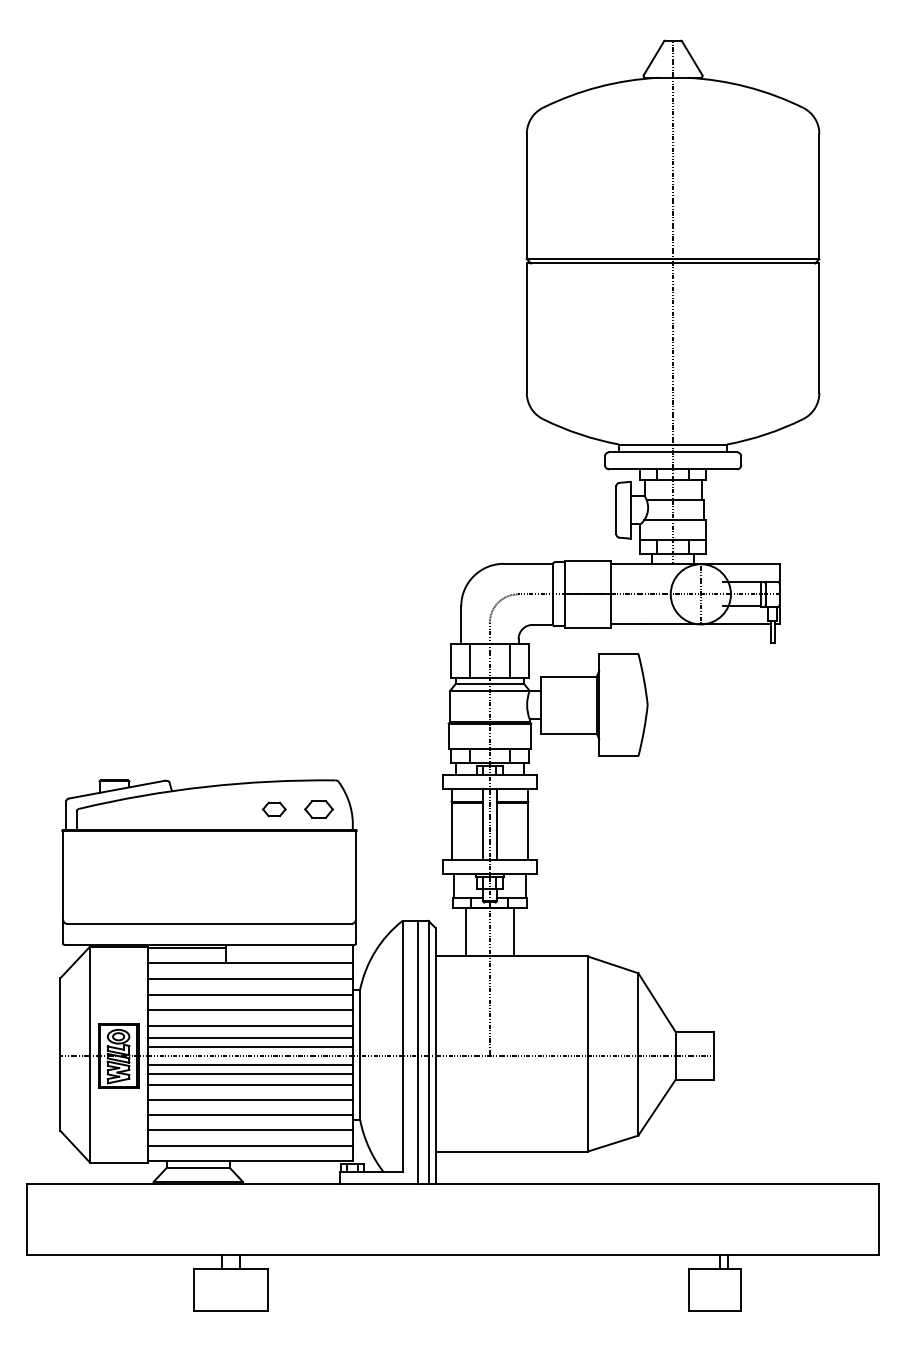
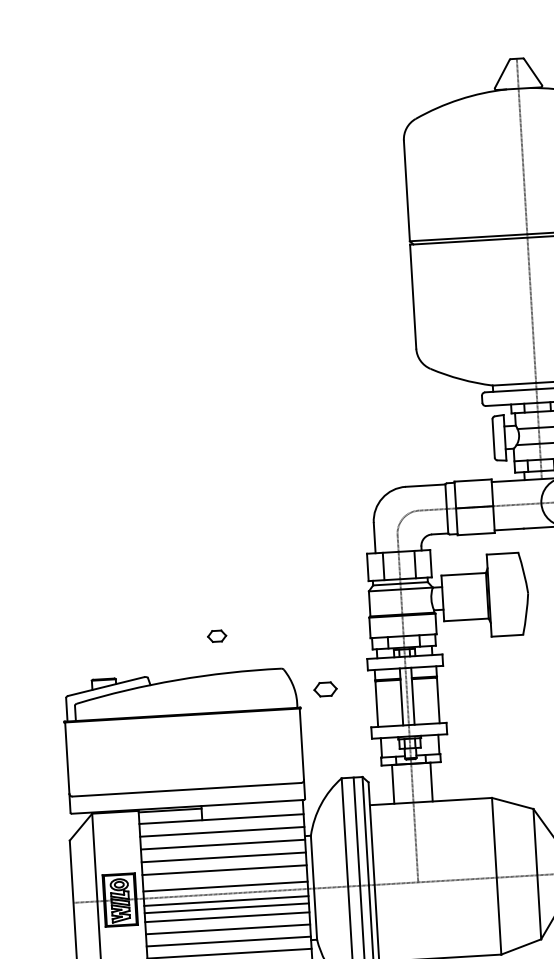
part: (274, 809) -> (217, 636), moved
part: (318, 809) -> (325, 689), moved
line: (250, 1037) -> (225, 879), removed

